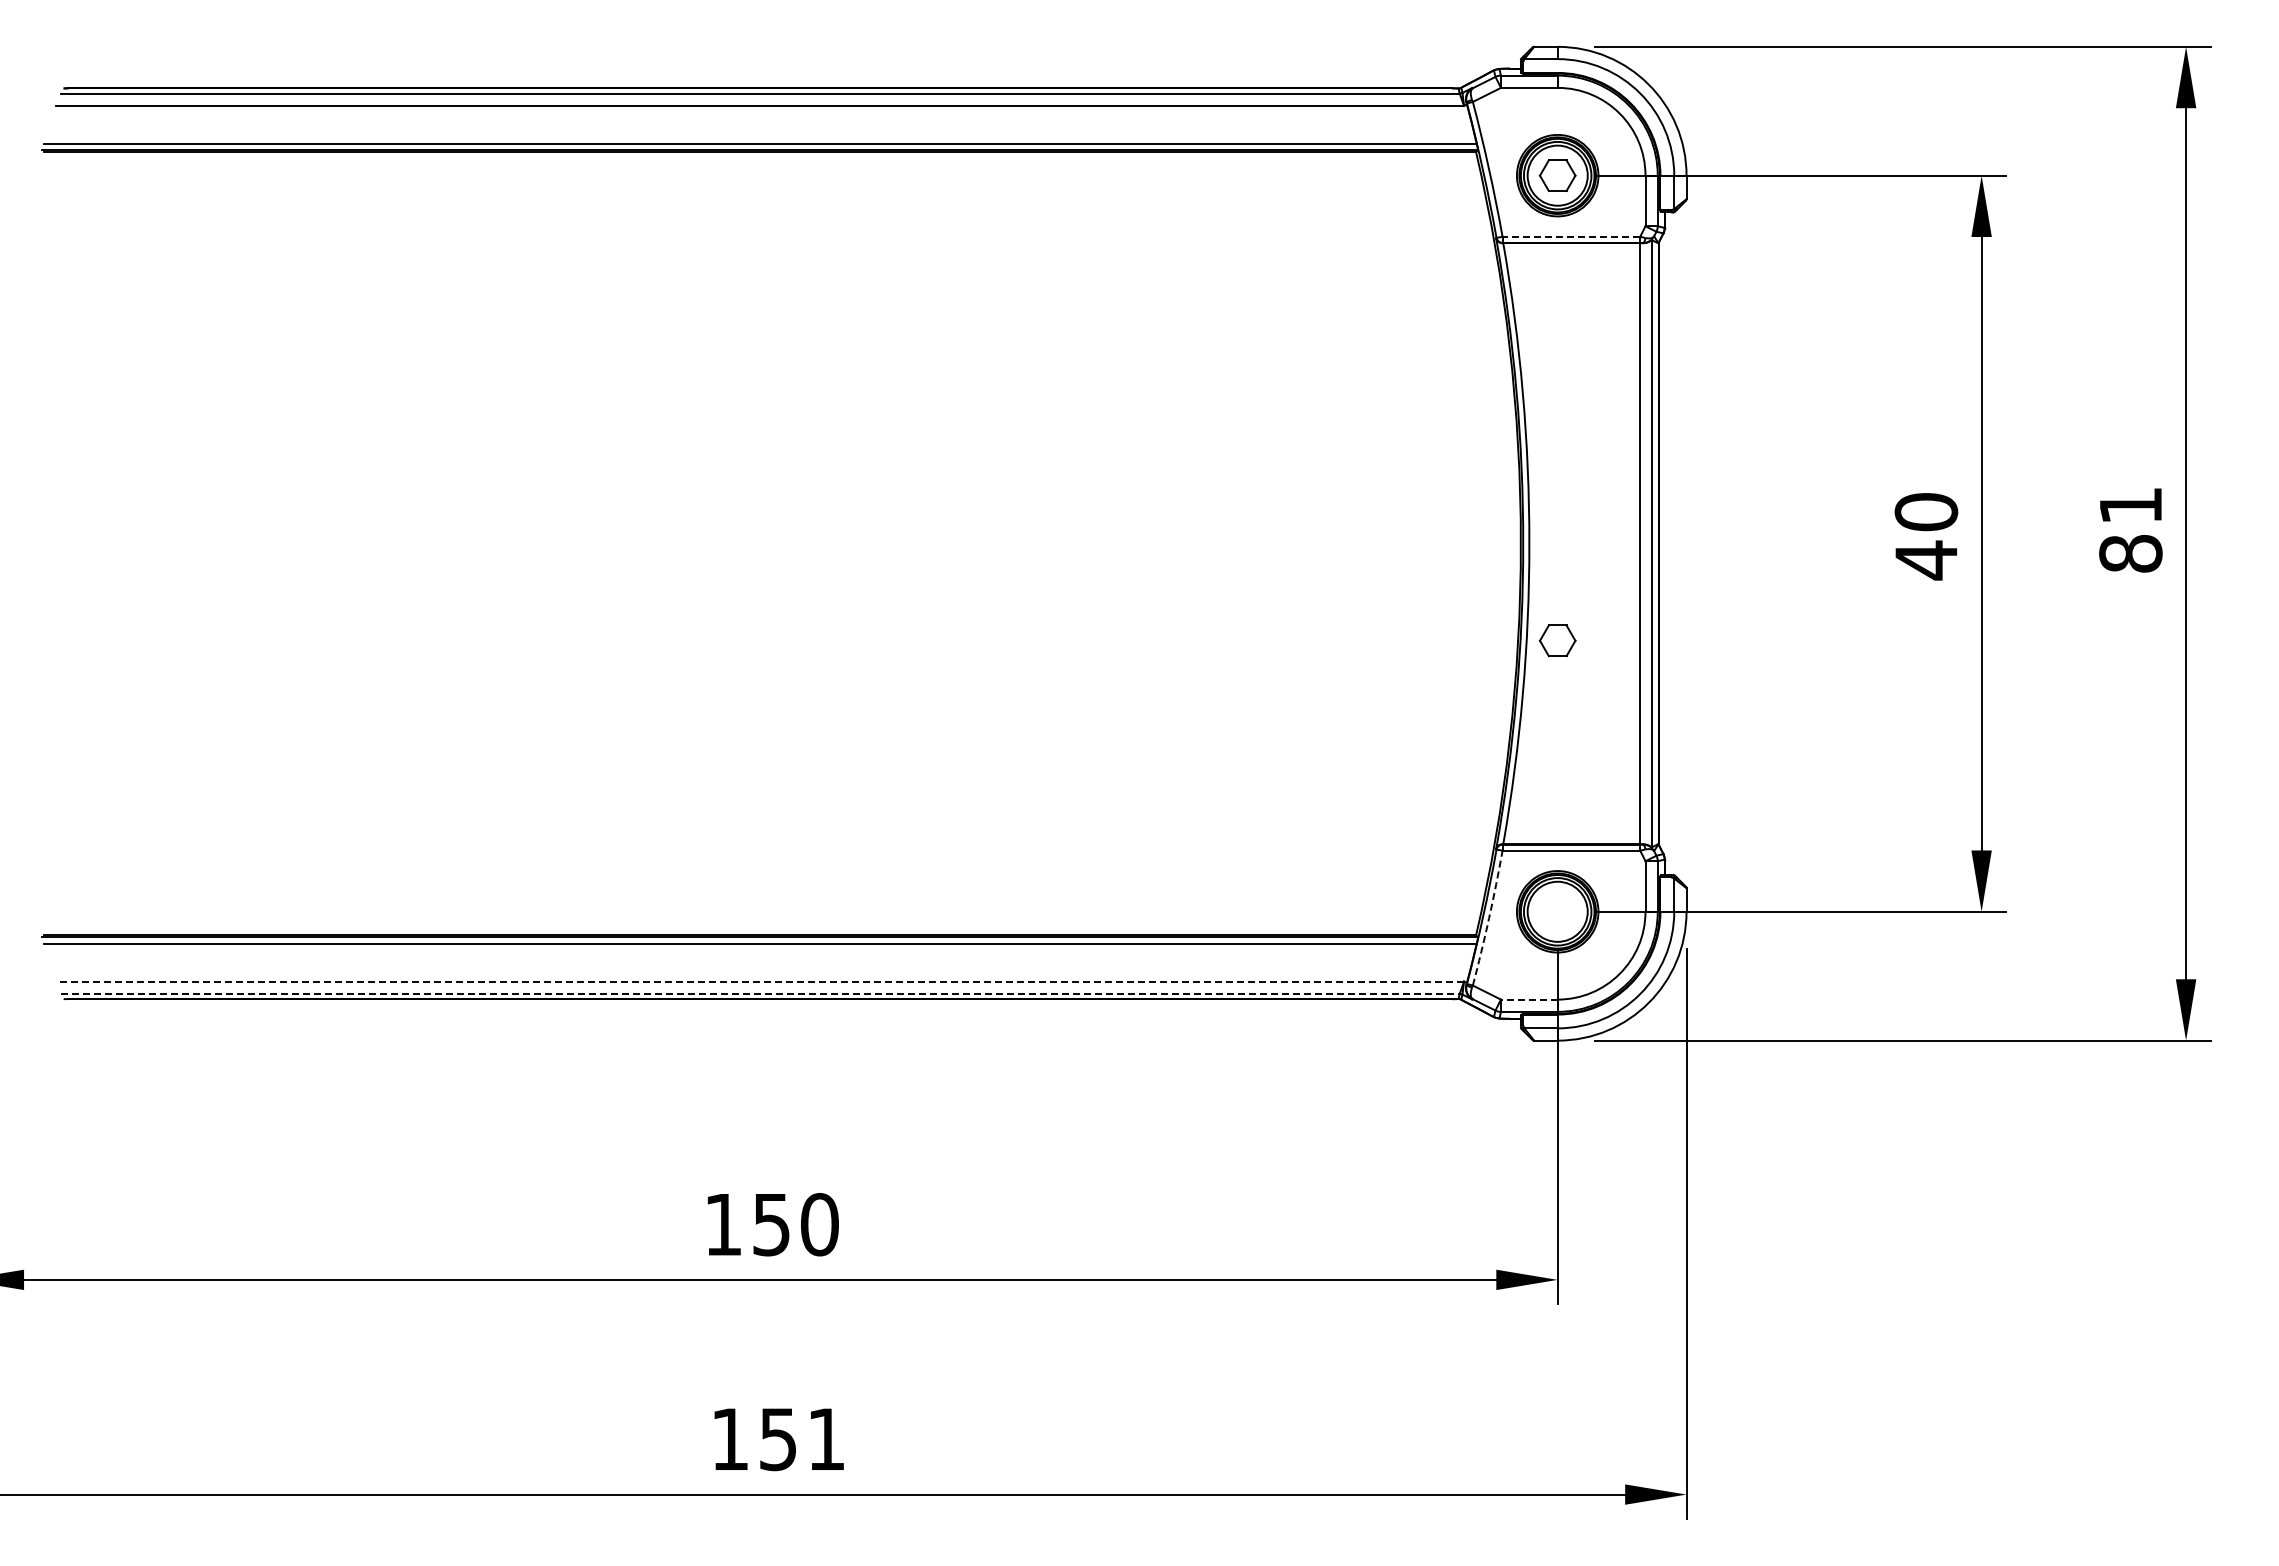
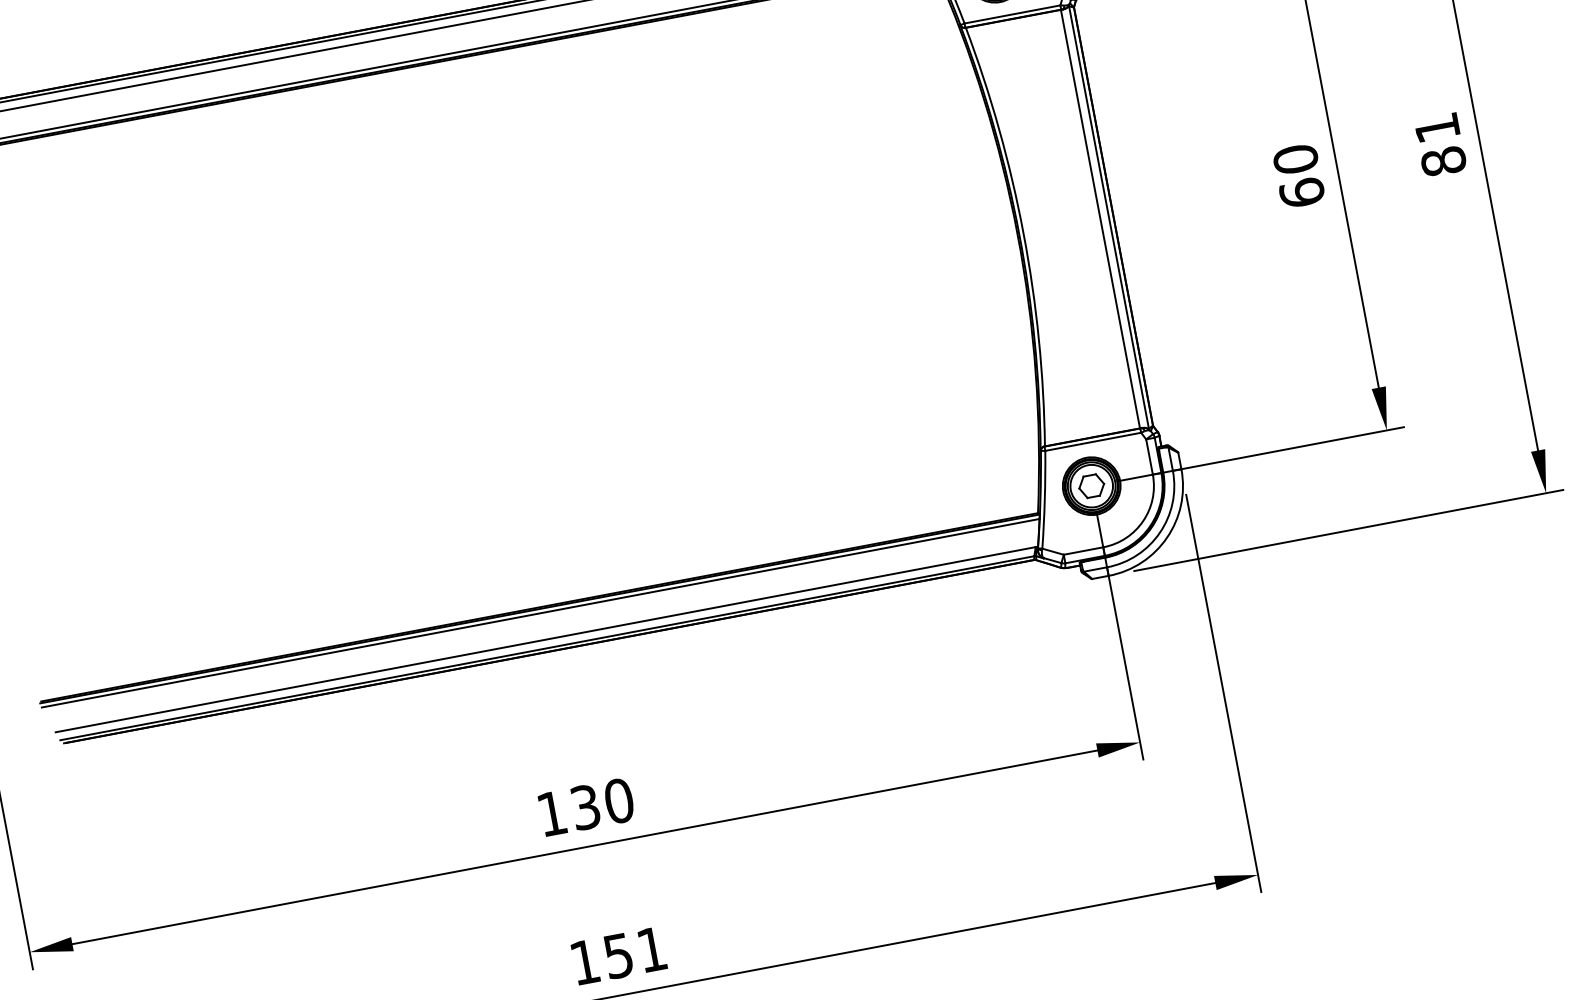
line: (1571, 236) -> (1012, 14), dashed -> solid
text: (1926, 560) -> (1302, 193), 40 -> 60
part: (1557, 640) -> (1091, 485), moved
arc: (1489, 918) -> (1045, 499), dashed -> solid
line: (760, 981) -> (545, 639), dashed -> solid
line: (760, 993) -> (547, 647), dashed -> solid
line: (1528, 999) -> (1082, 551), dashed -> solid
text: (771, 1224) -> (585, 807), 150 -> 130

